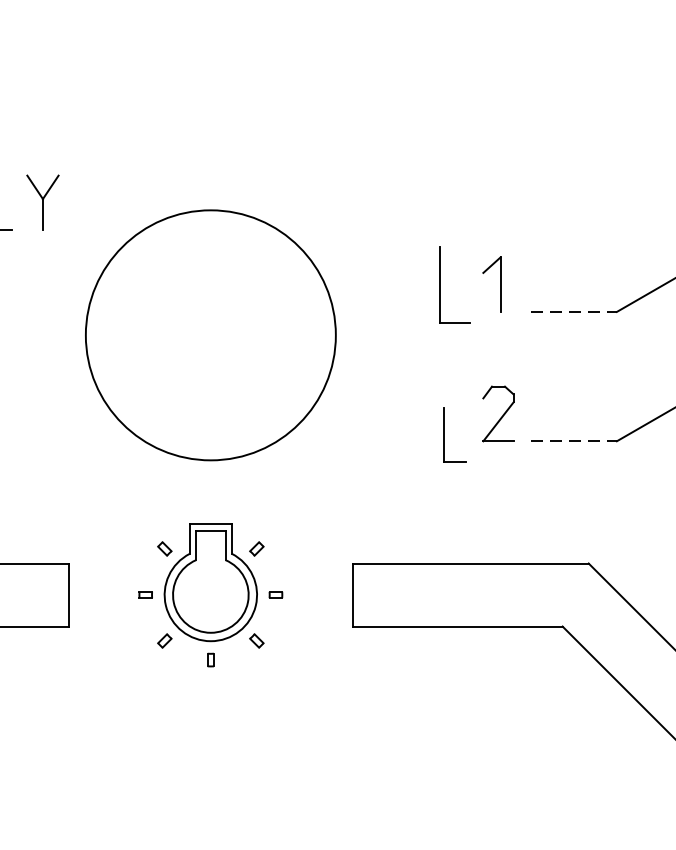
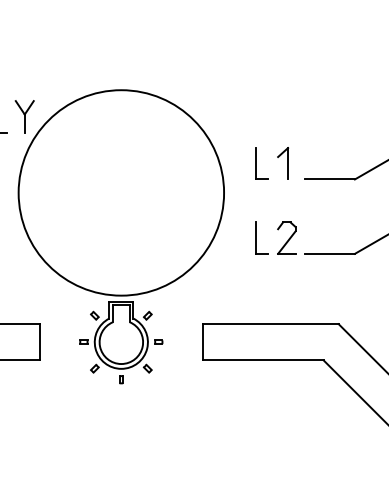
part: (454, 284) -> (261, 163), size x0.71
line: (574, 311) -> (330, 179), dashed -> solid
circle: (211, 334) -> (121, 192), size x1.43
part: (454, 433) -> (261, 237), moved
line: (574, 440) -> (330, 253), dashed -> solid

